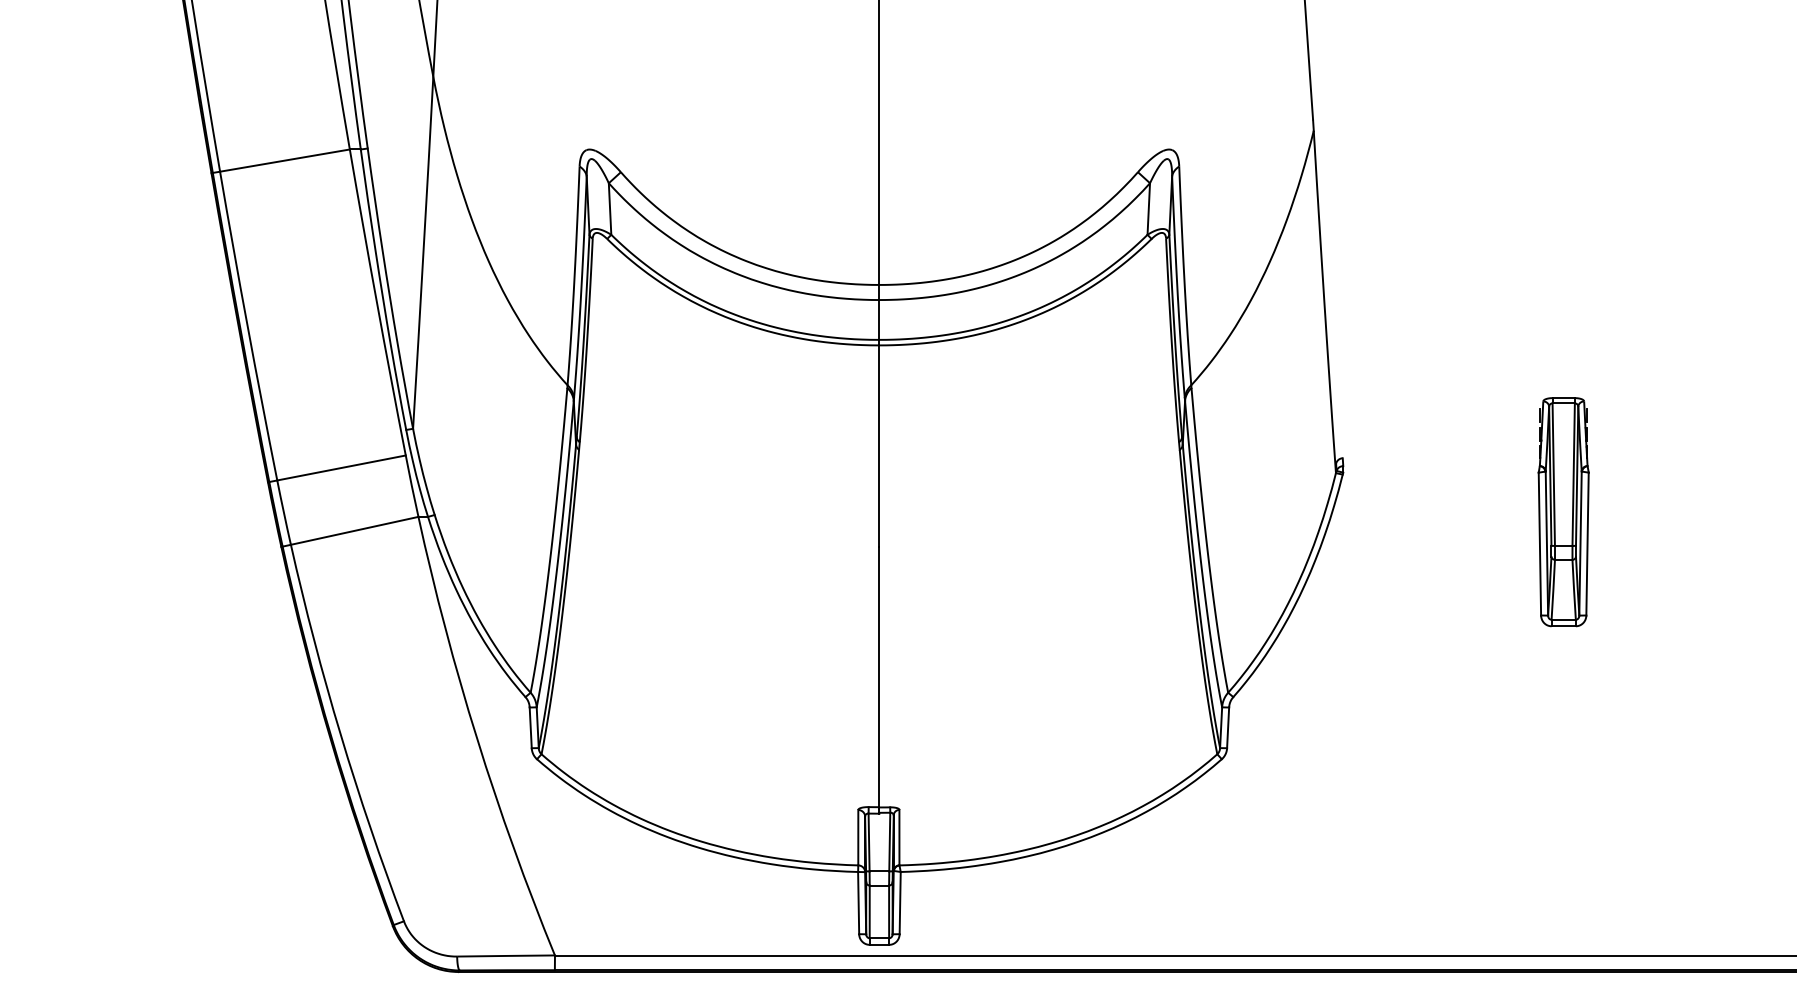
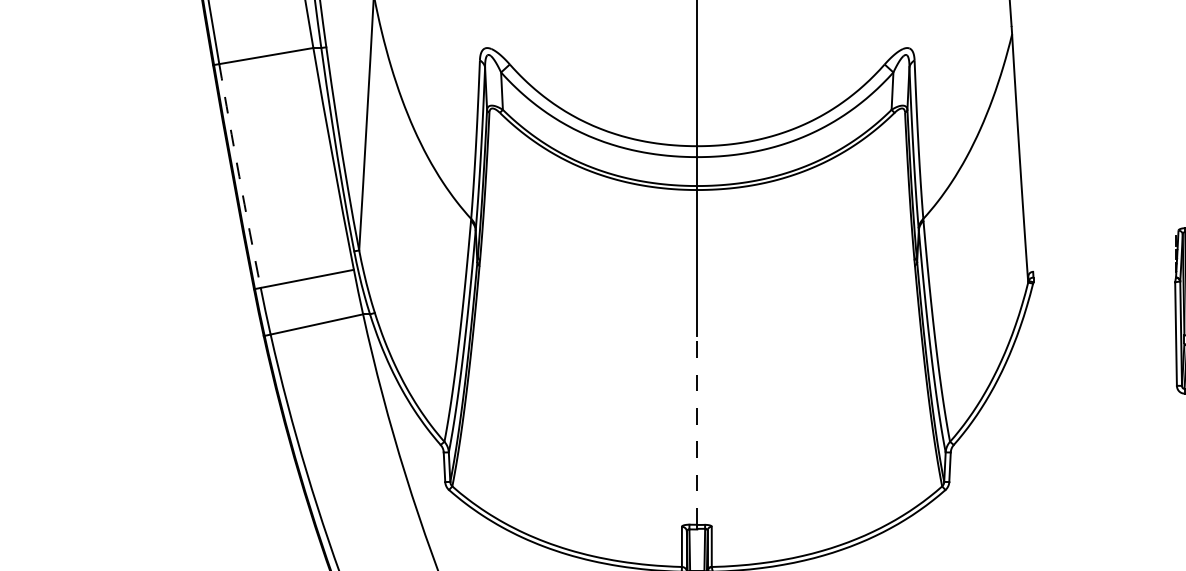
arc: (247, 326) -> (239, 176), solid -> dashed
line: (879, 676) -> (697, 430), solid -> dashed

